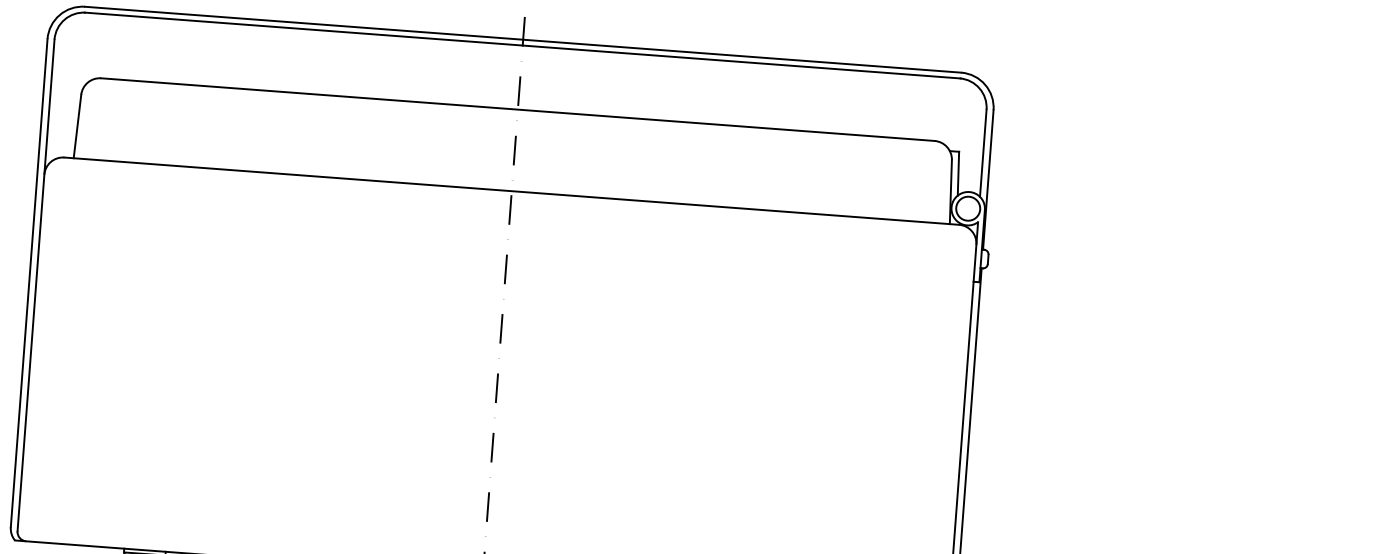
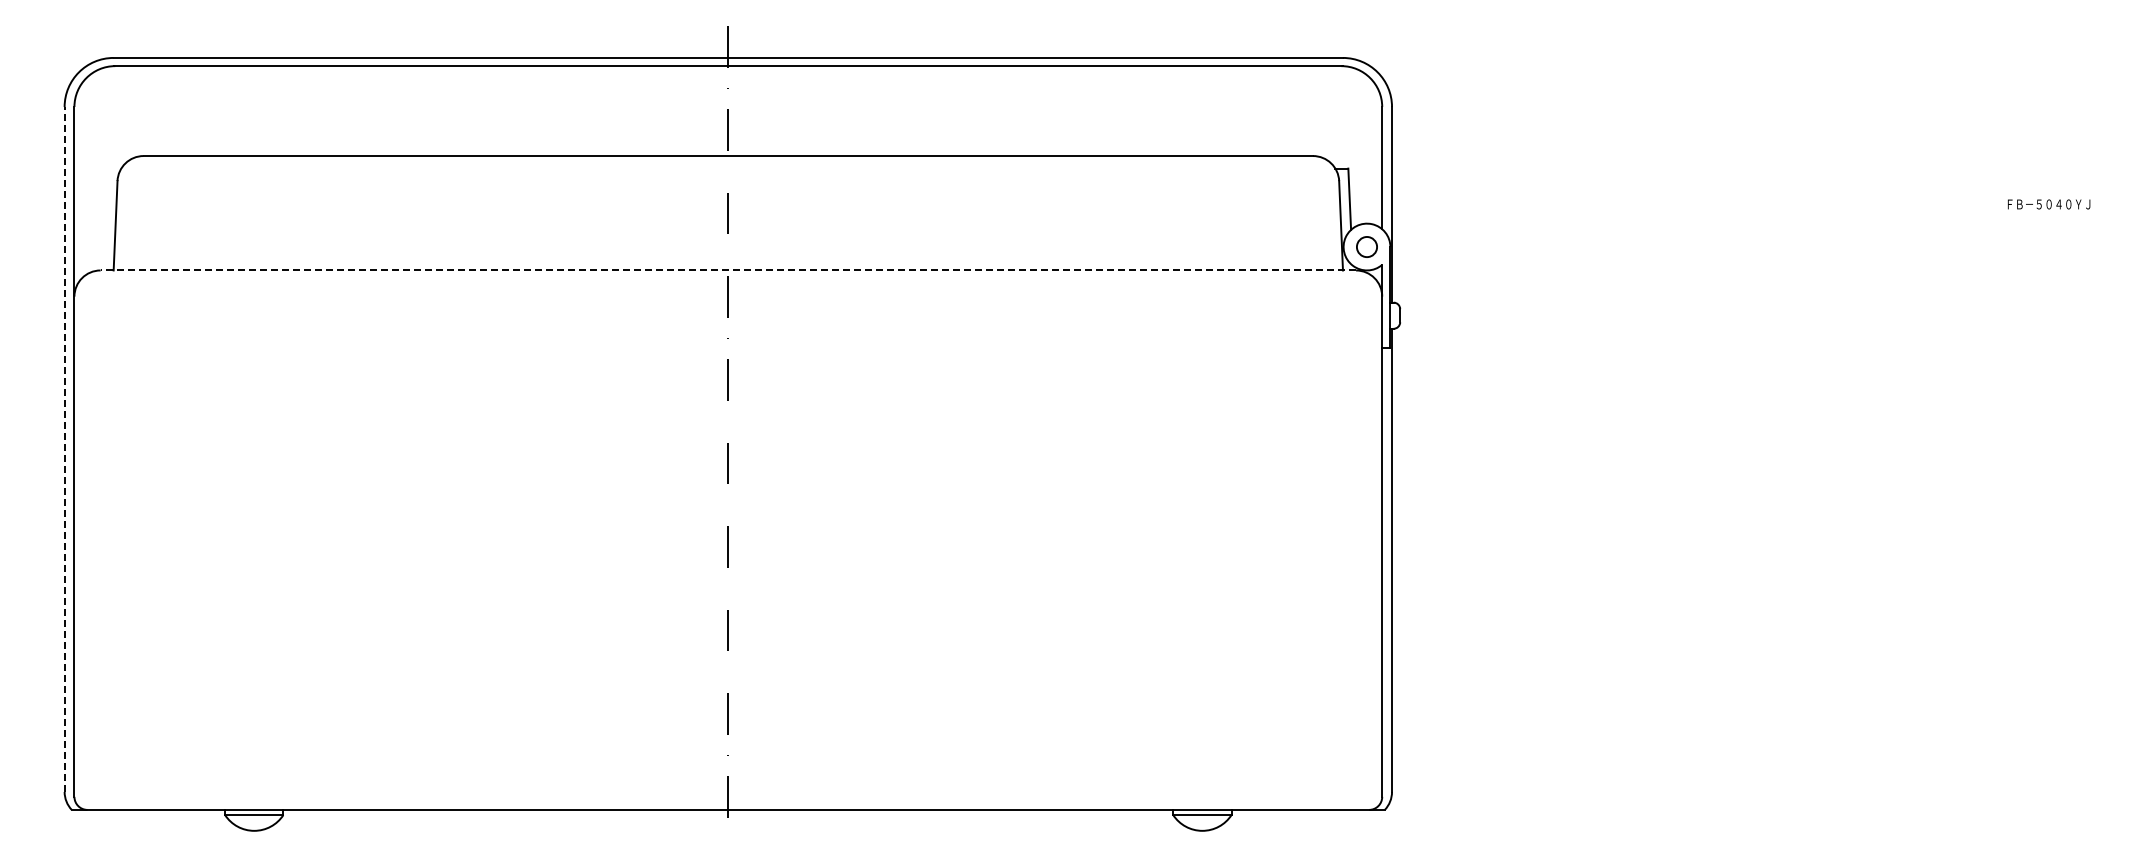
line: (511, 191) -> (728, 270), solid -> dashed
circle: (967, 208) -> (1366, 246), size x0.6
line: (29, 282) -> (64, 448), solid -> dashed

